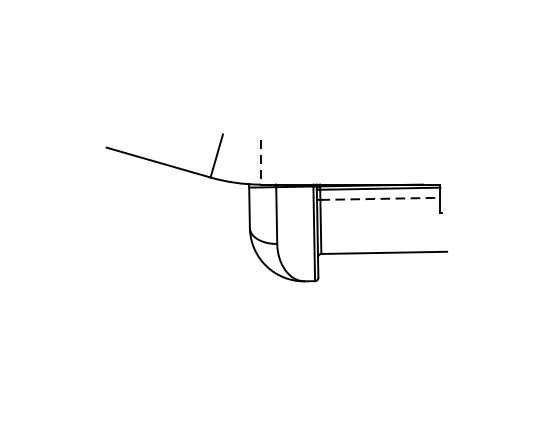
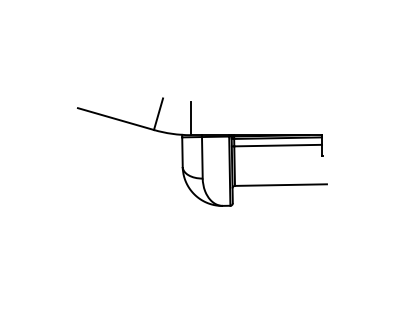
line: (260, 163) -> (190, 119), dashed -> solid
line: (380, 198) -> (278, 145), dashed -> solid

